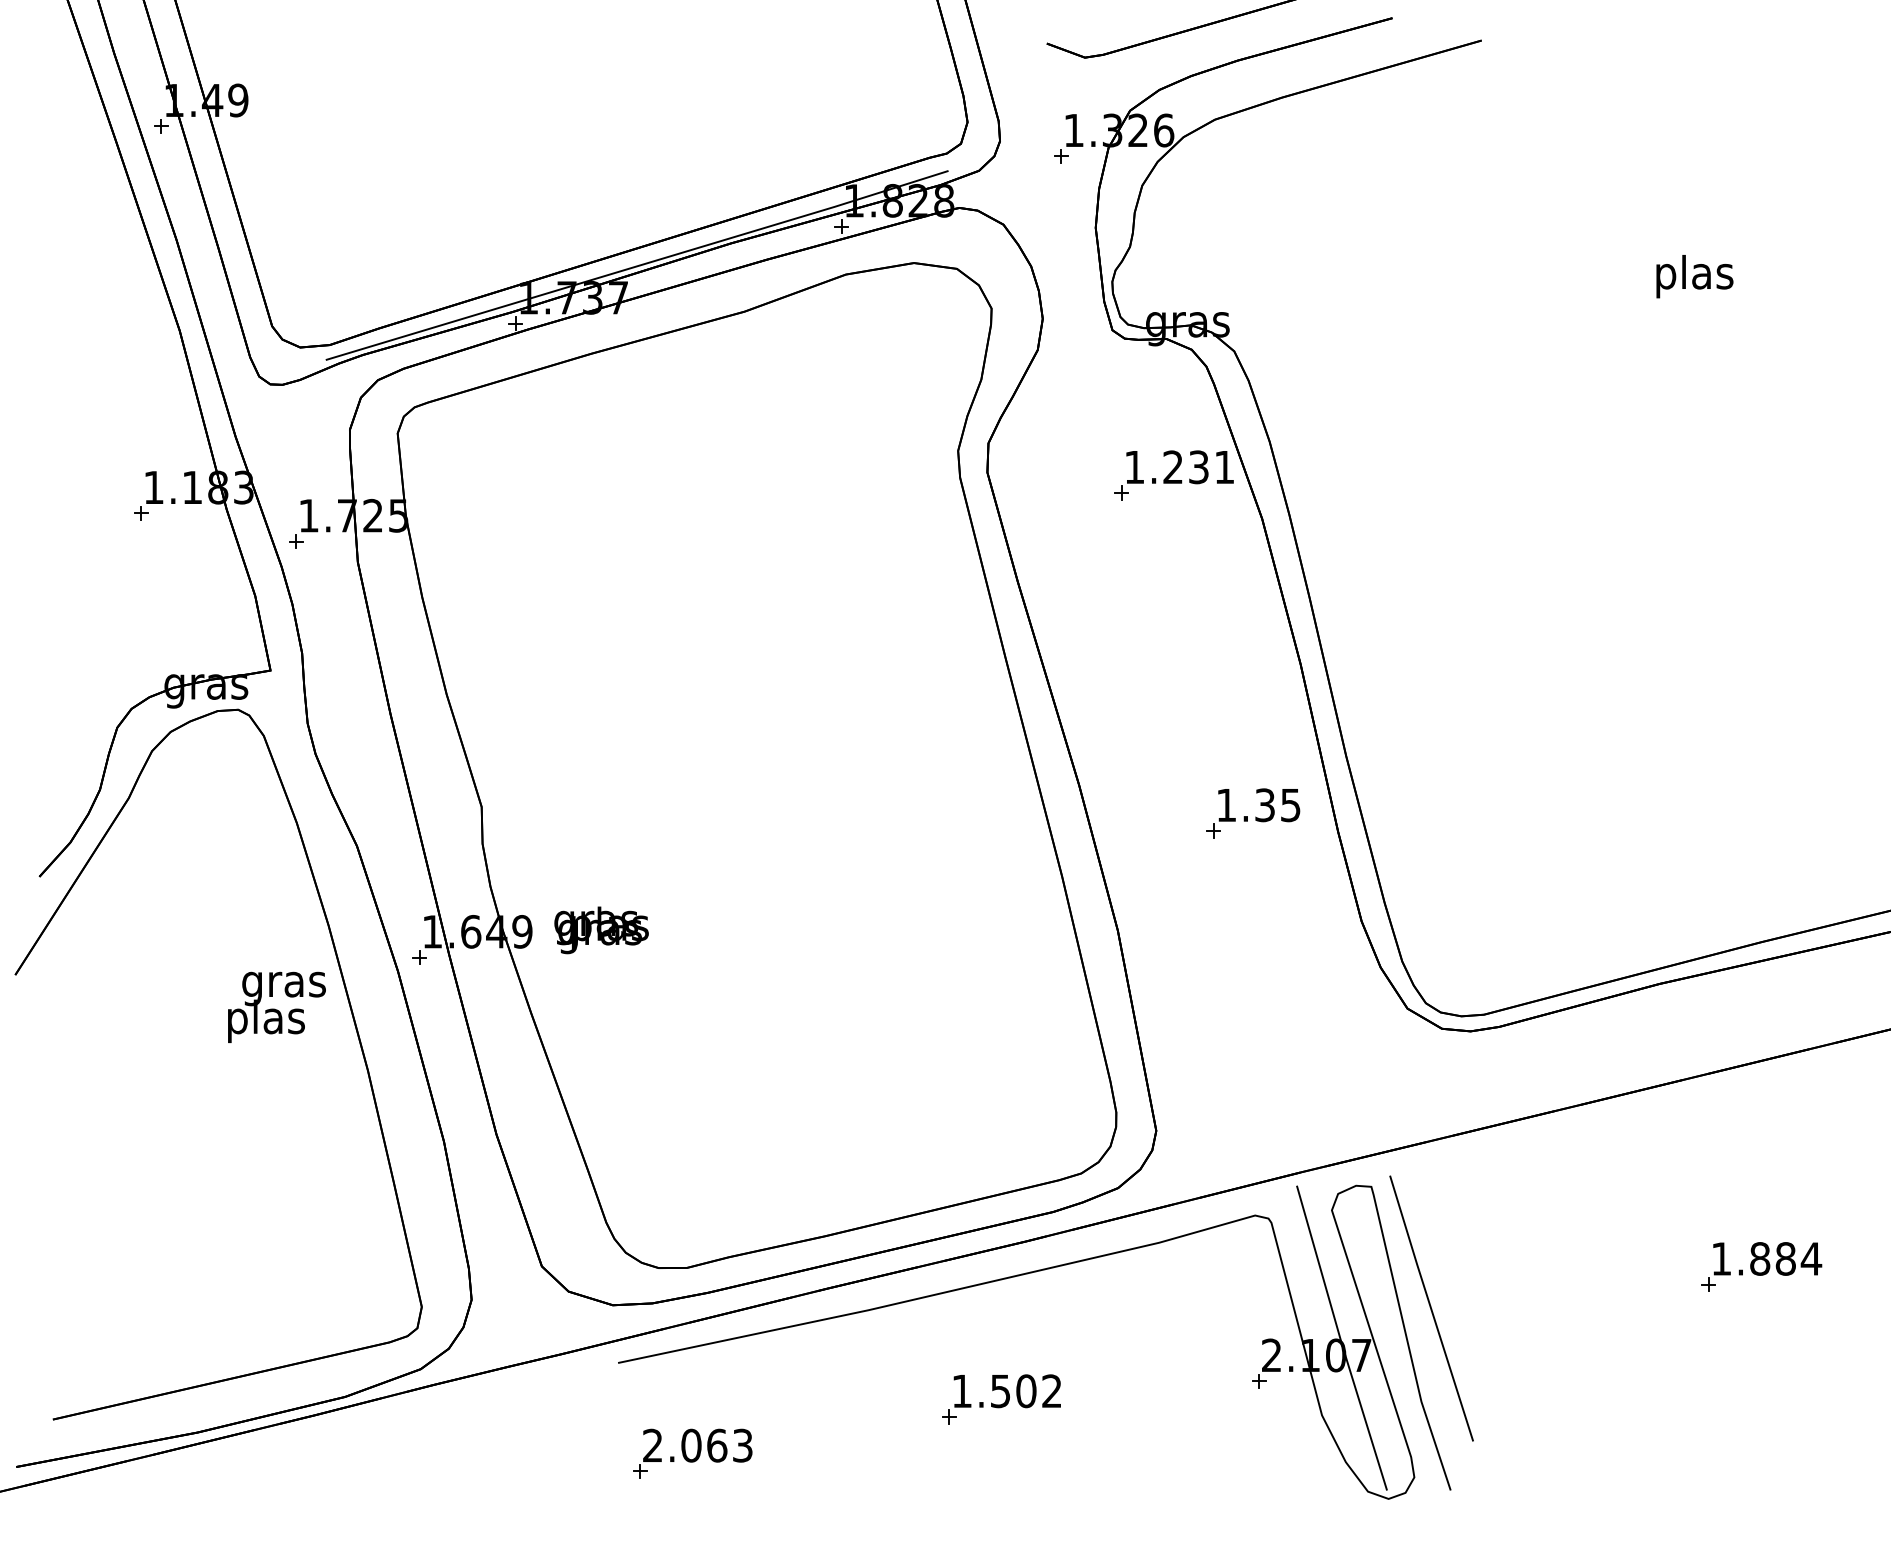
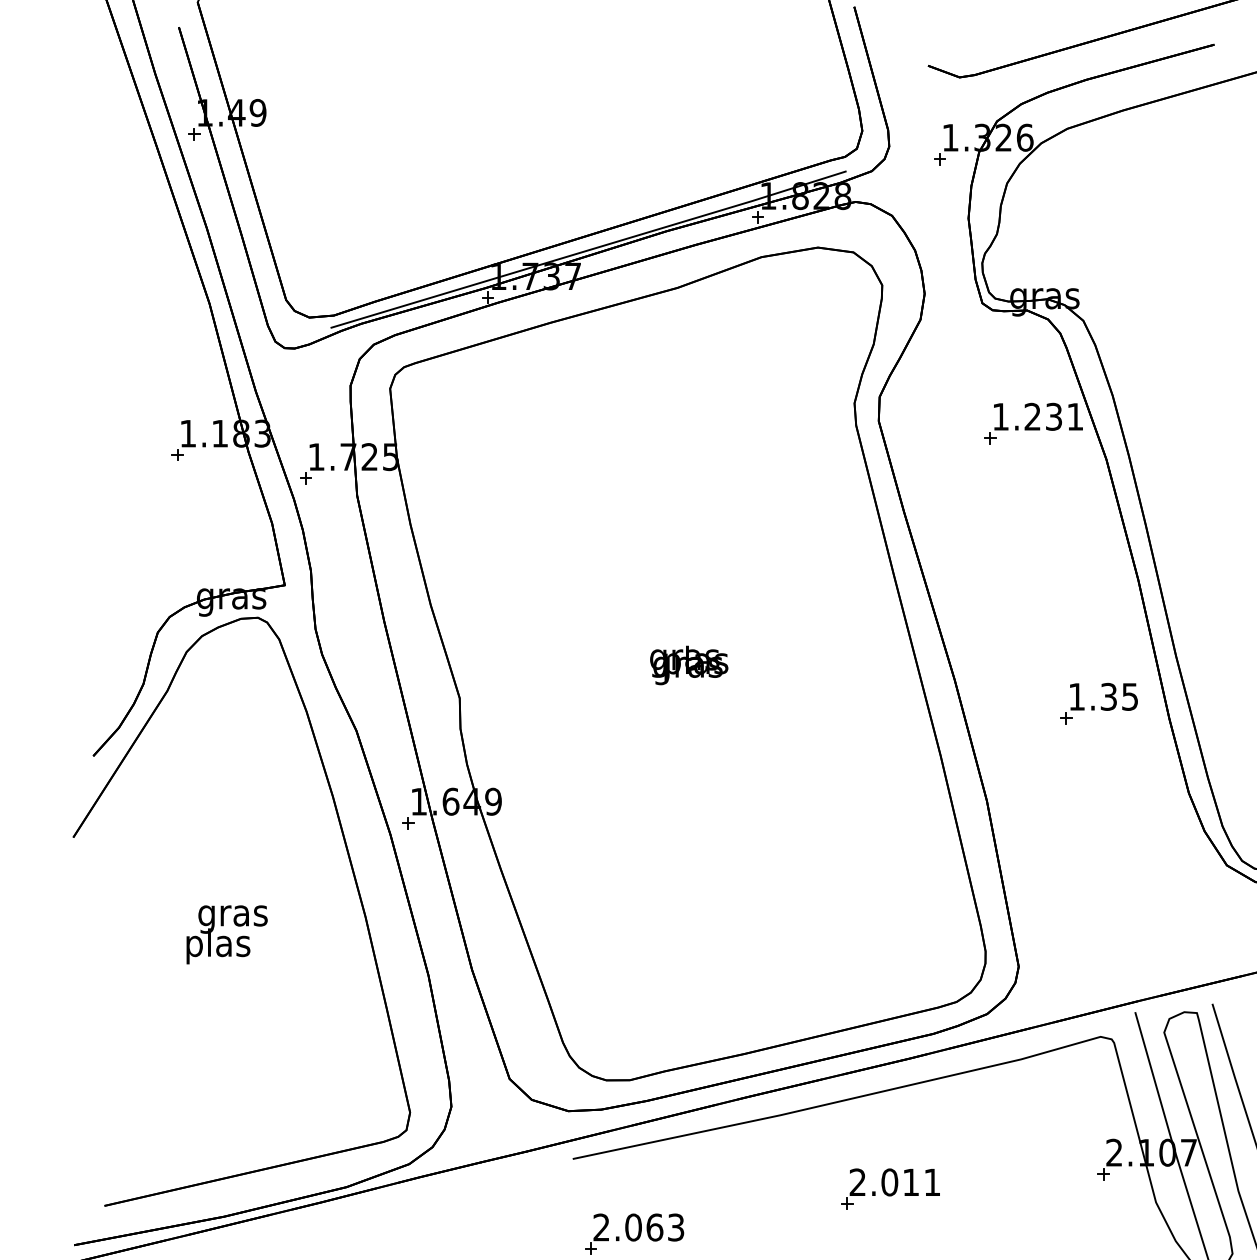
text: (601, 930) -> (689, 665), moved
text: (276, 1006) -> (226, 934), moved
text: (1006, 1391) -> (894, 1182), 1.502 -> 2.011

